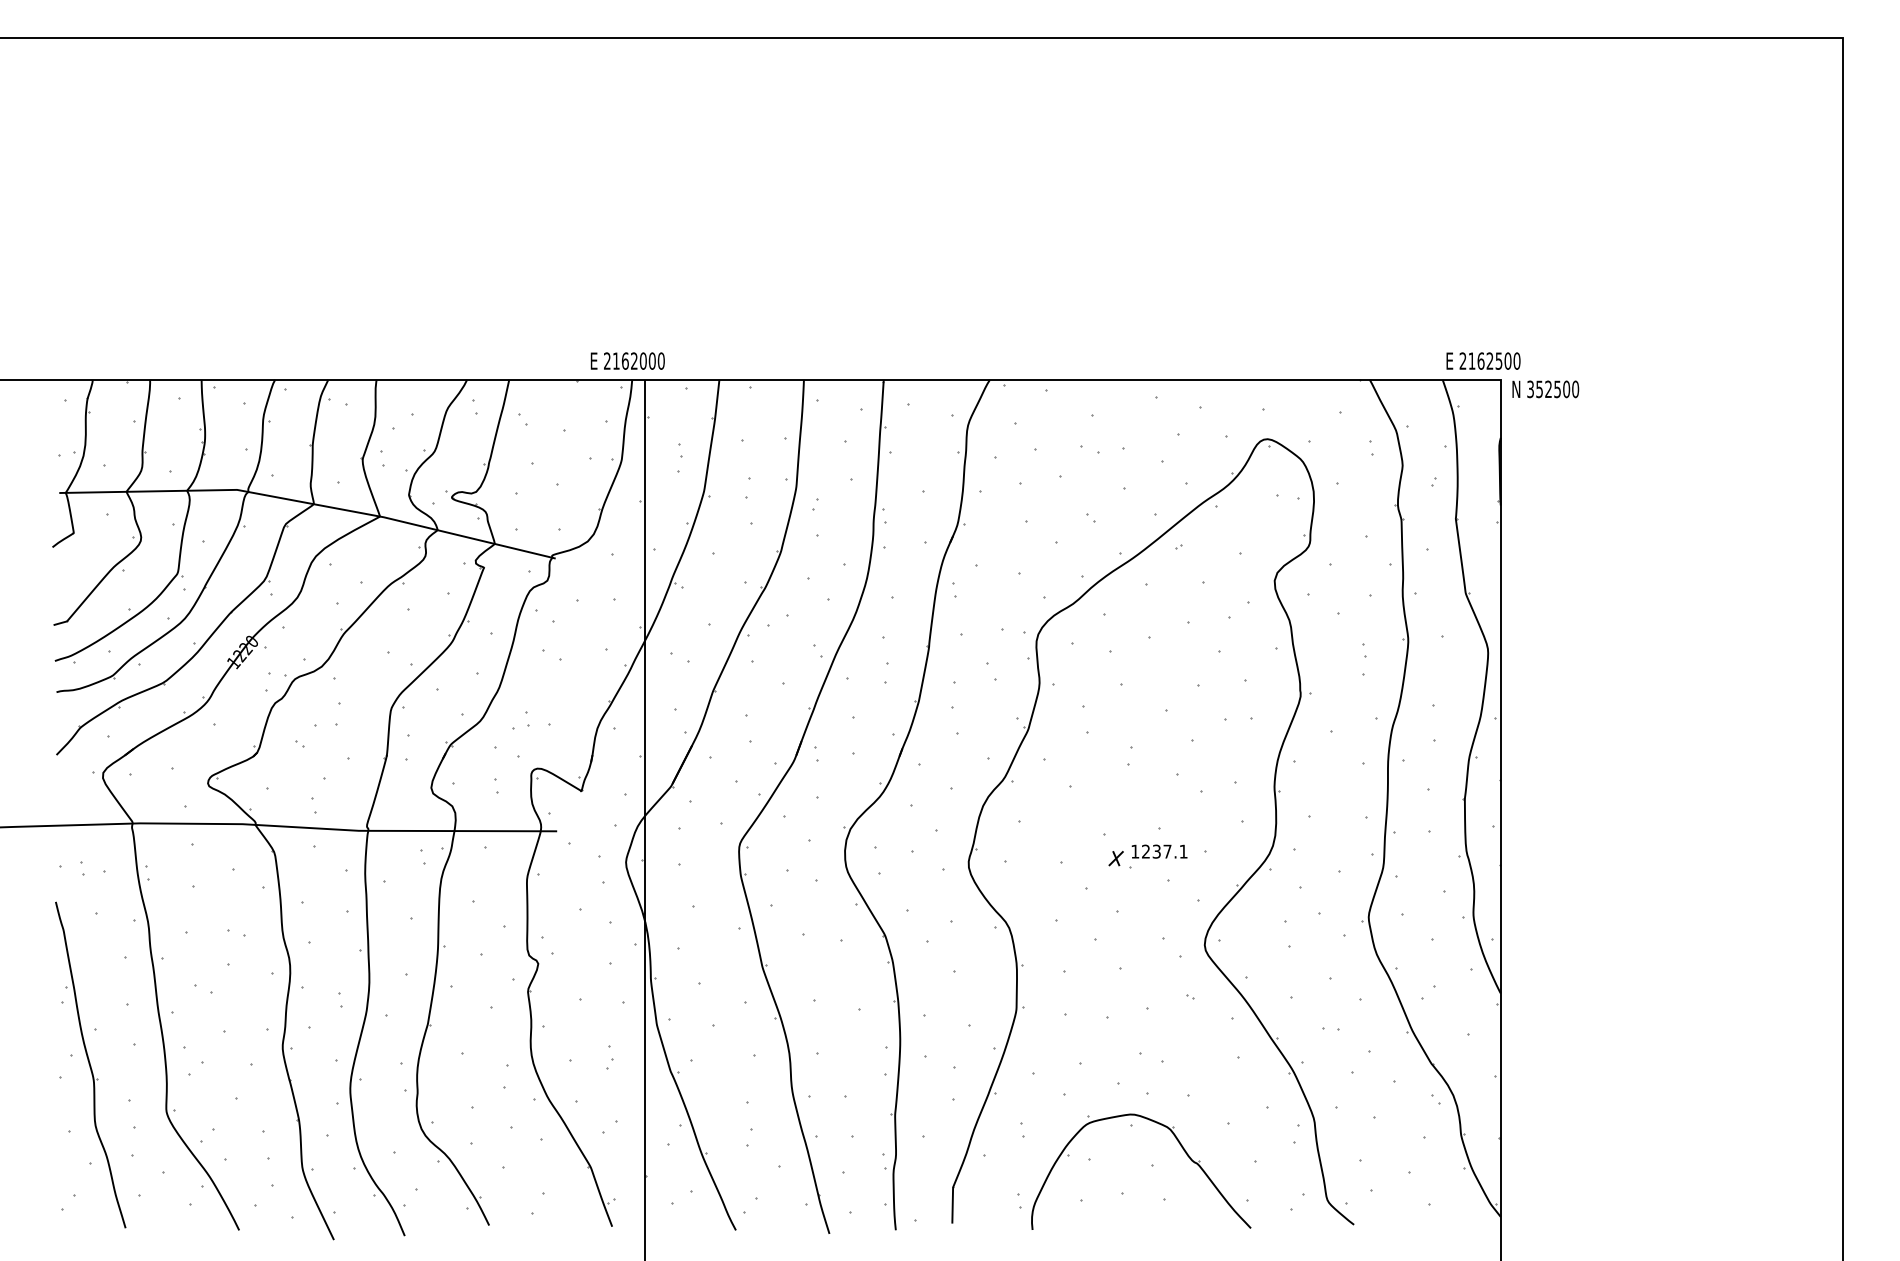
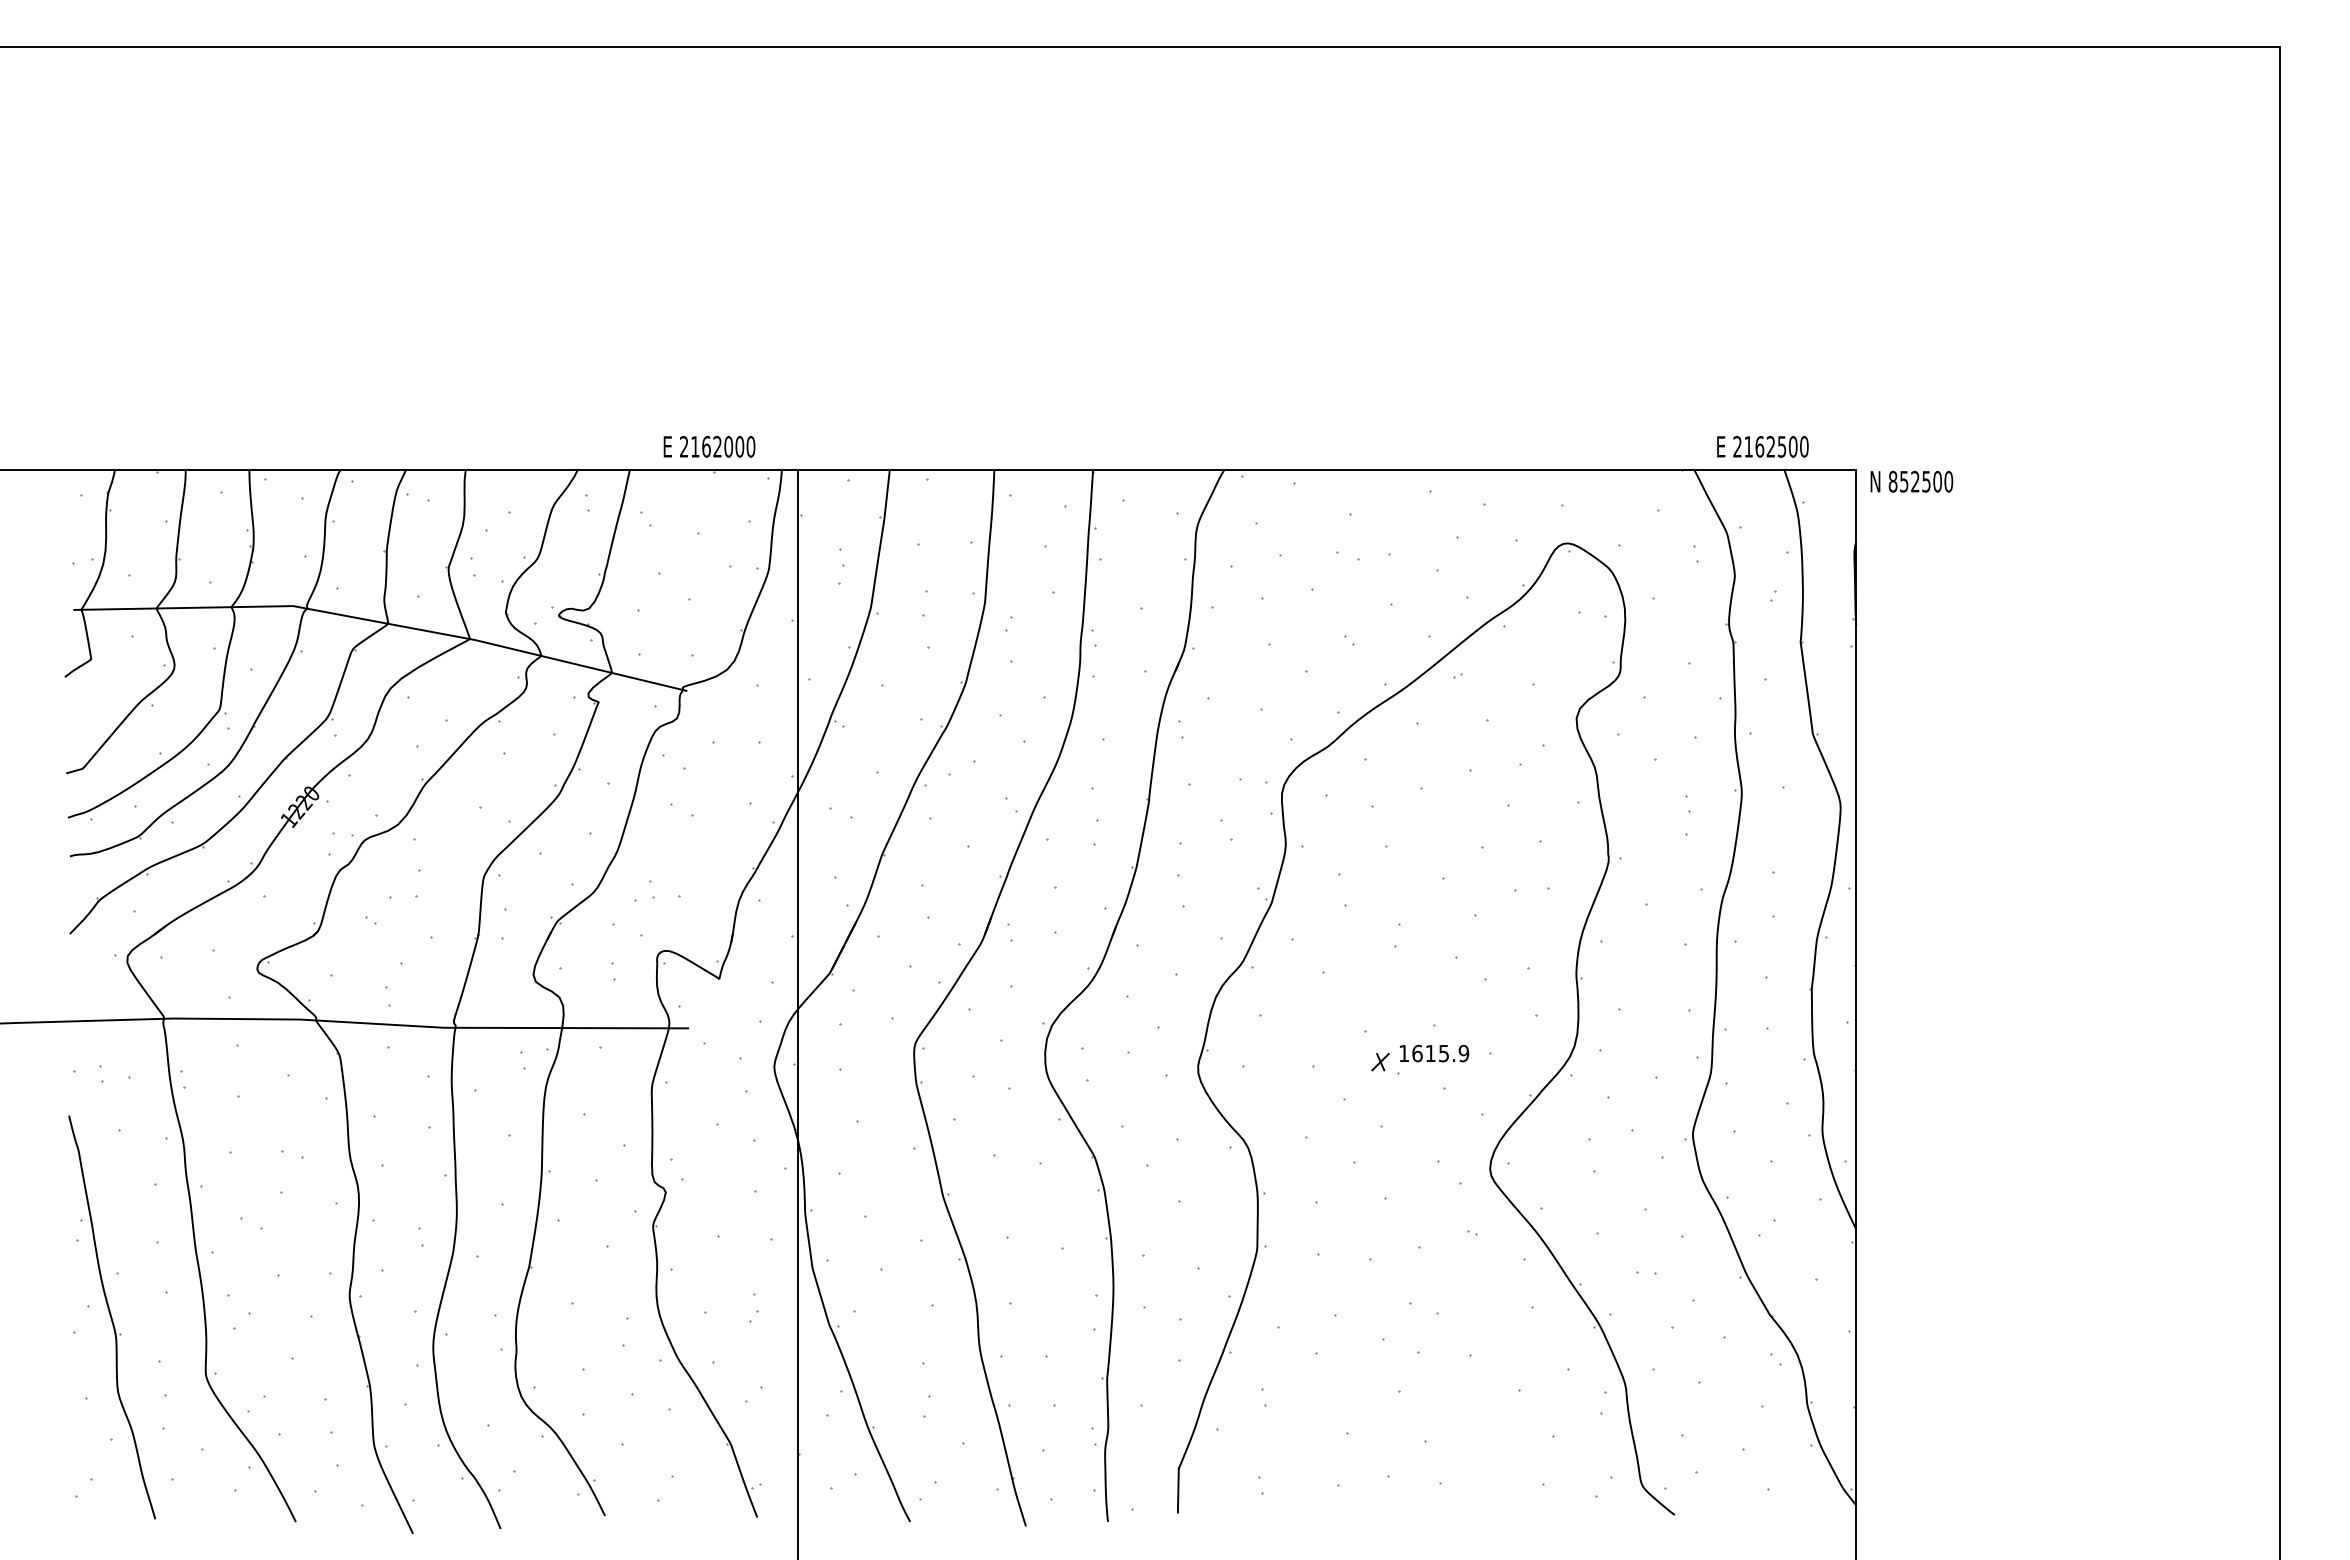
text: (627, 360) -> (709, 446), moved
text: (1483, 360) -> (1762, 446), moved
text: (1530, 389) -> (1892, 481), 352500 -> 852500
text: (1164, 851) -> (1440, 1053), 1237.1 -> 1615.9
part: (1180, 1145) -> (1459, 1416), removed

